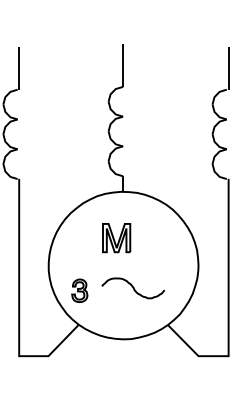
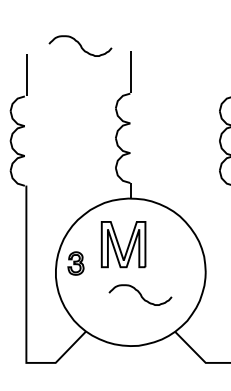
curve: (73, 39) -> (80, 46), added
part: (116, 238) -> (123, 245), size x1.6
part: (79, 290) -> (75, 263), moved

